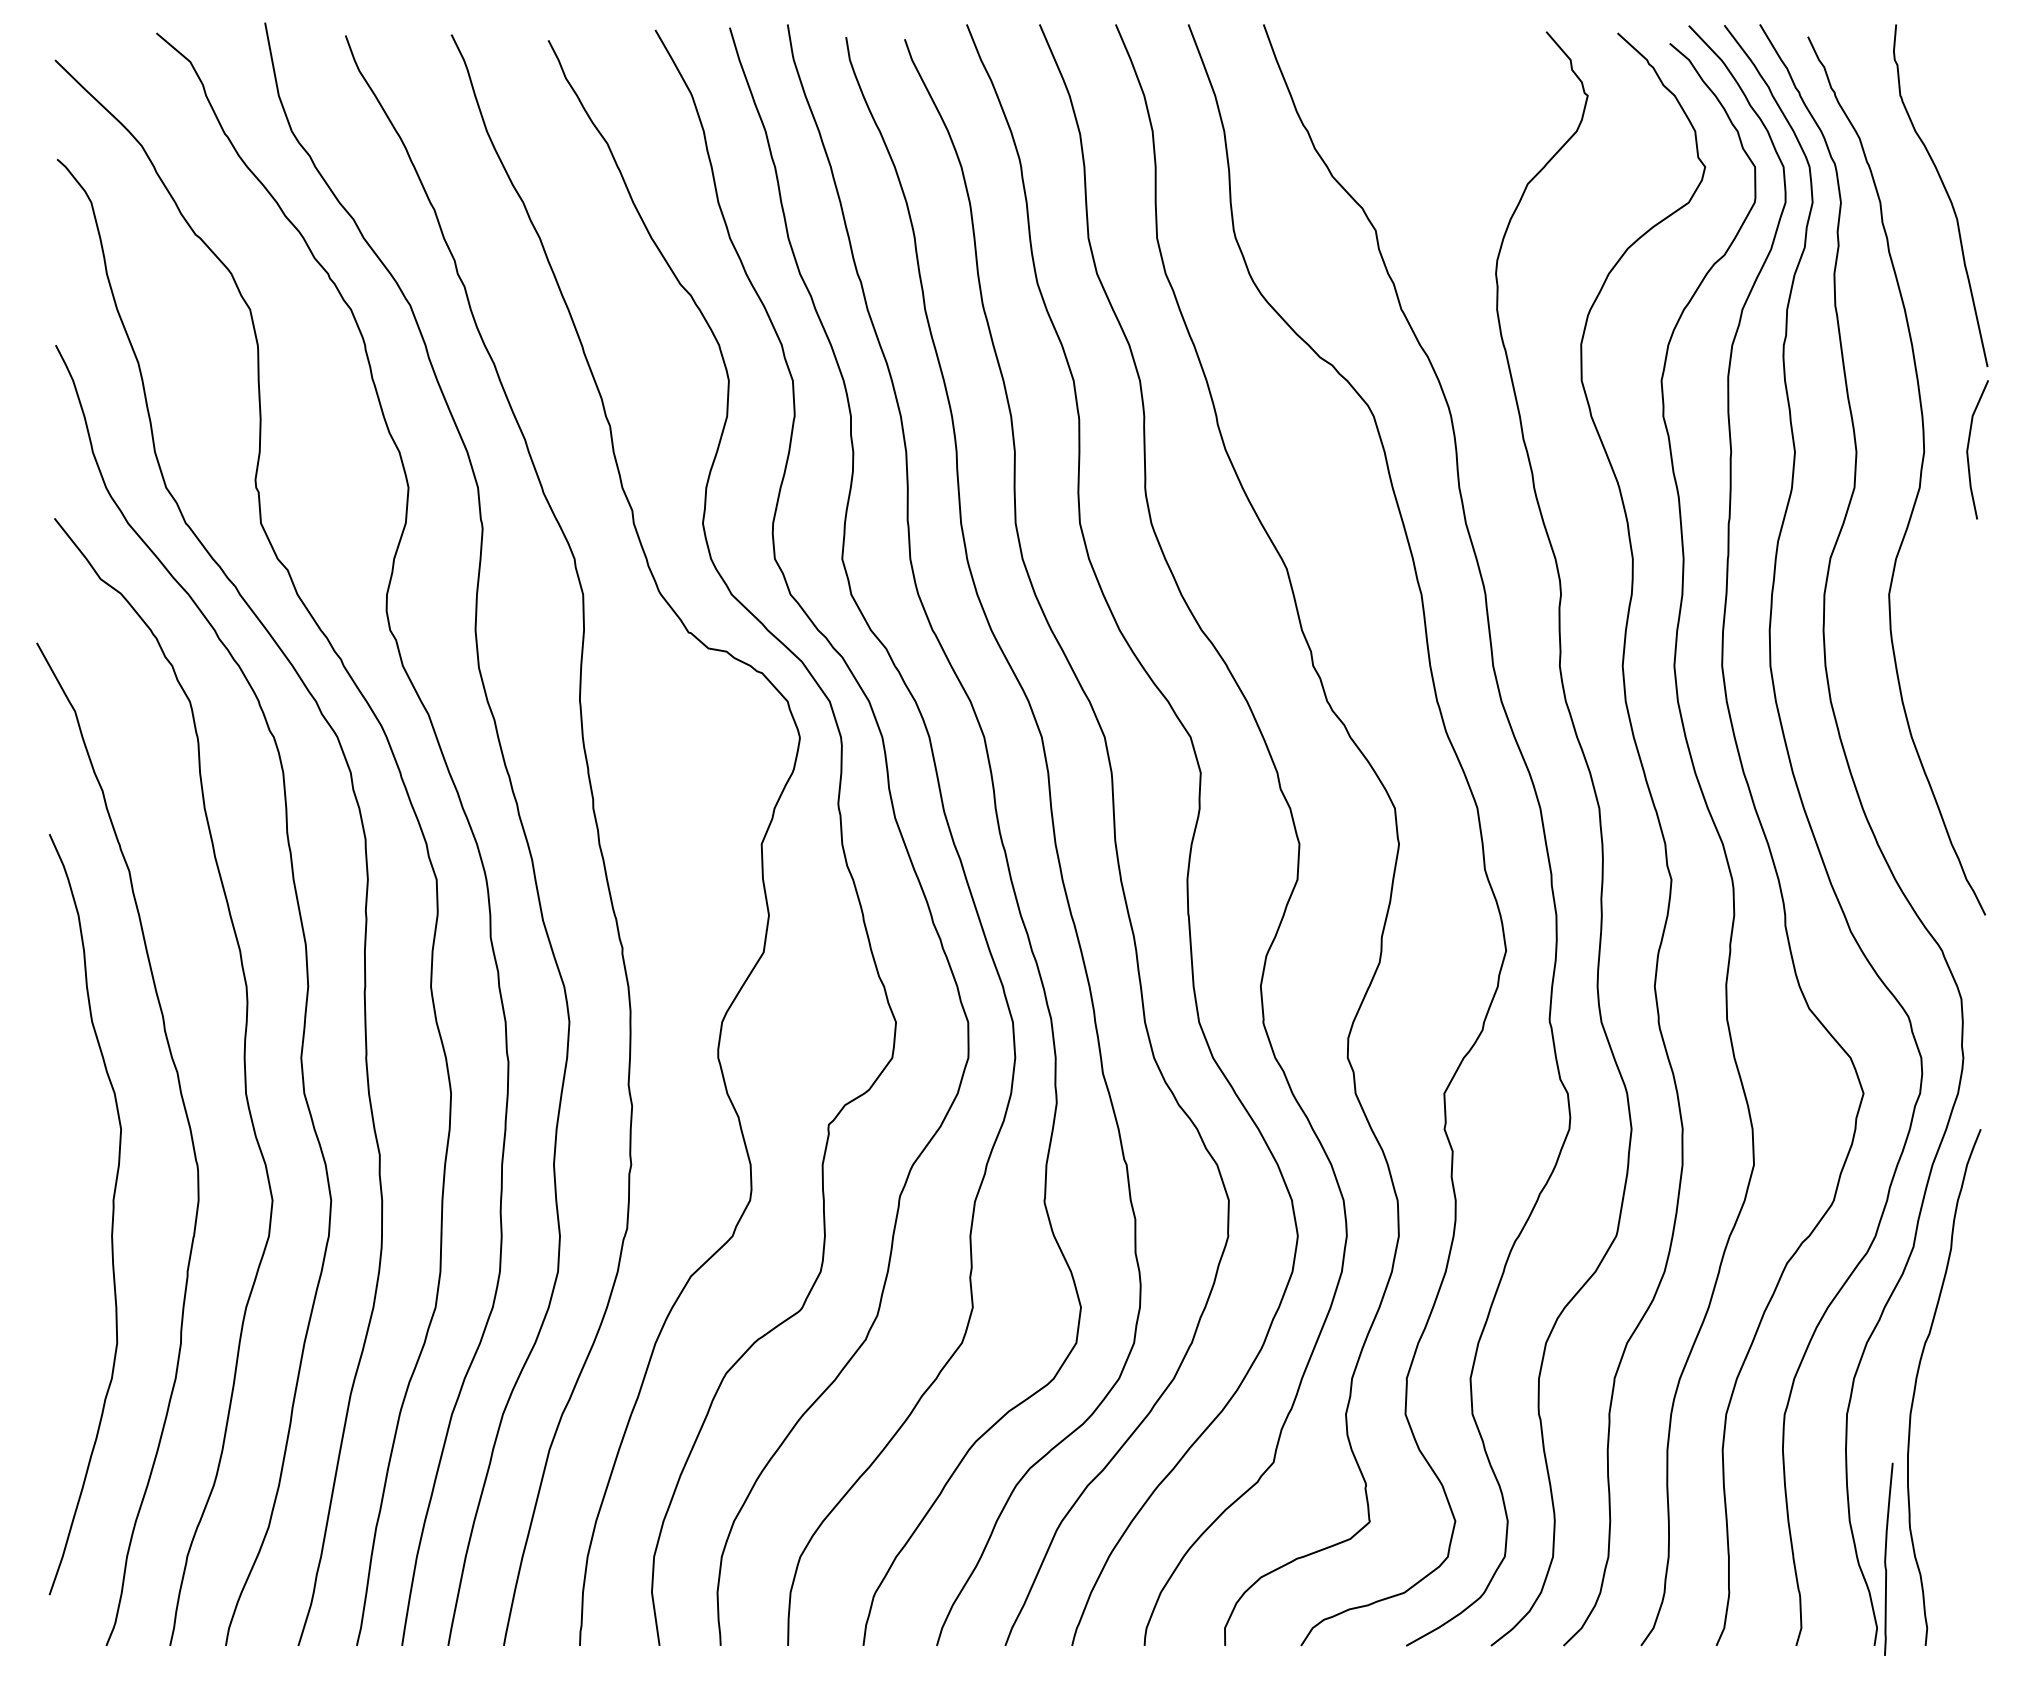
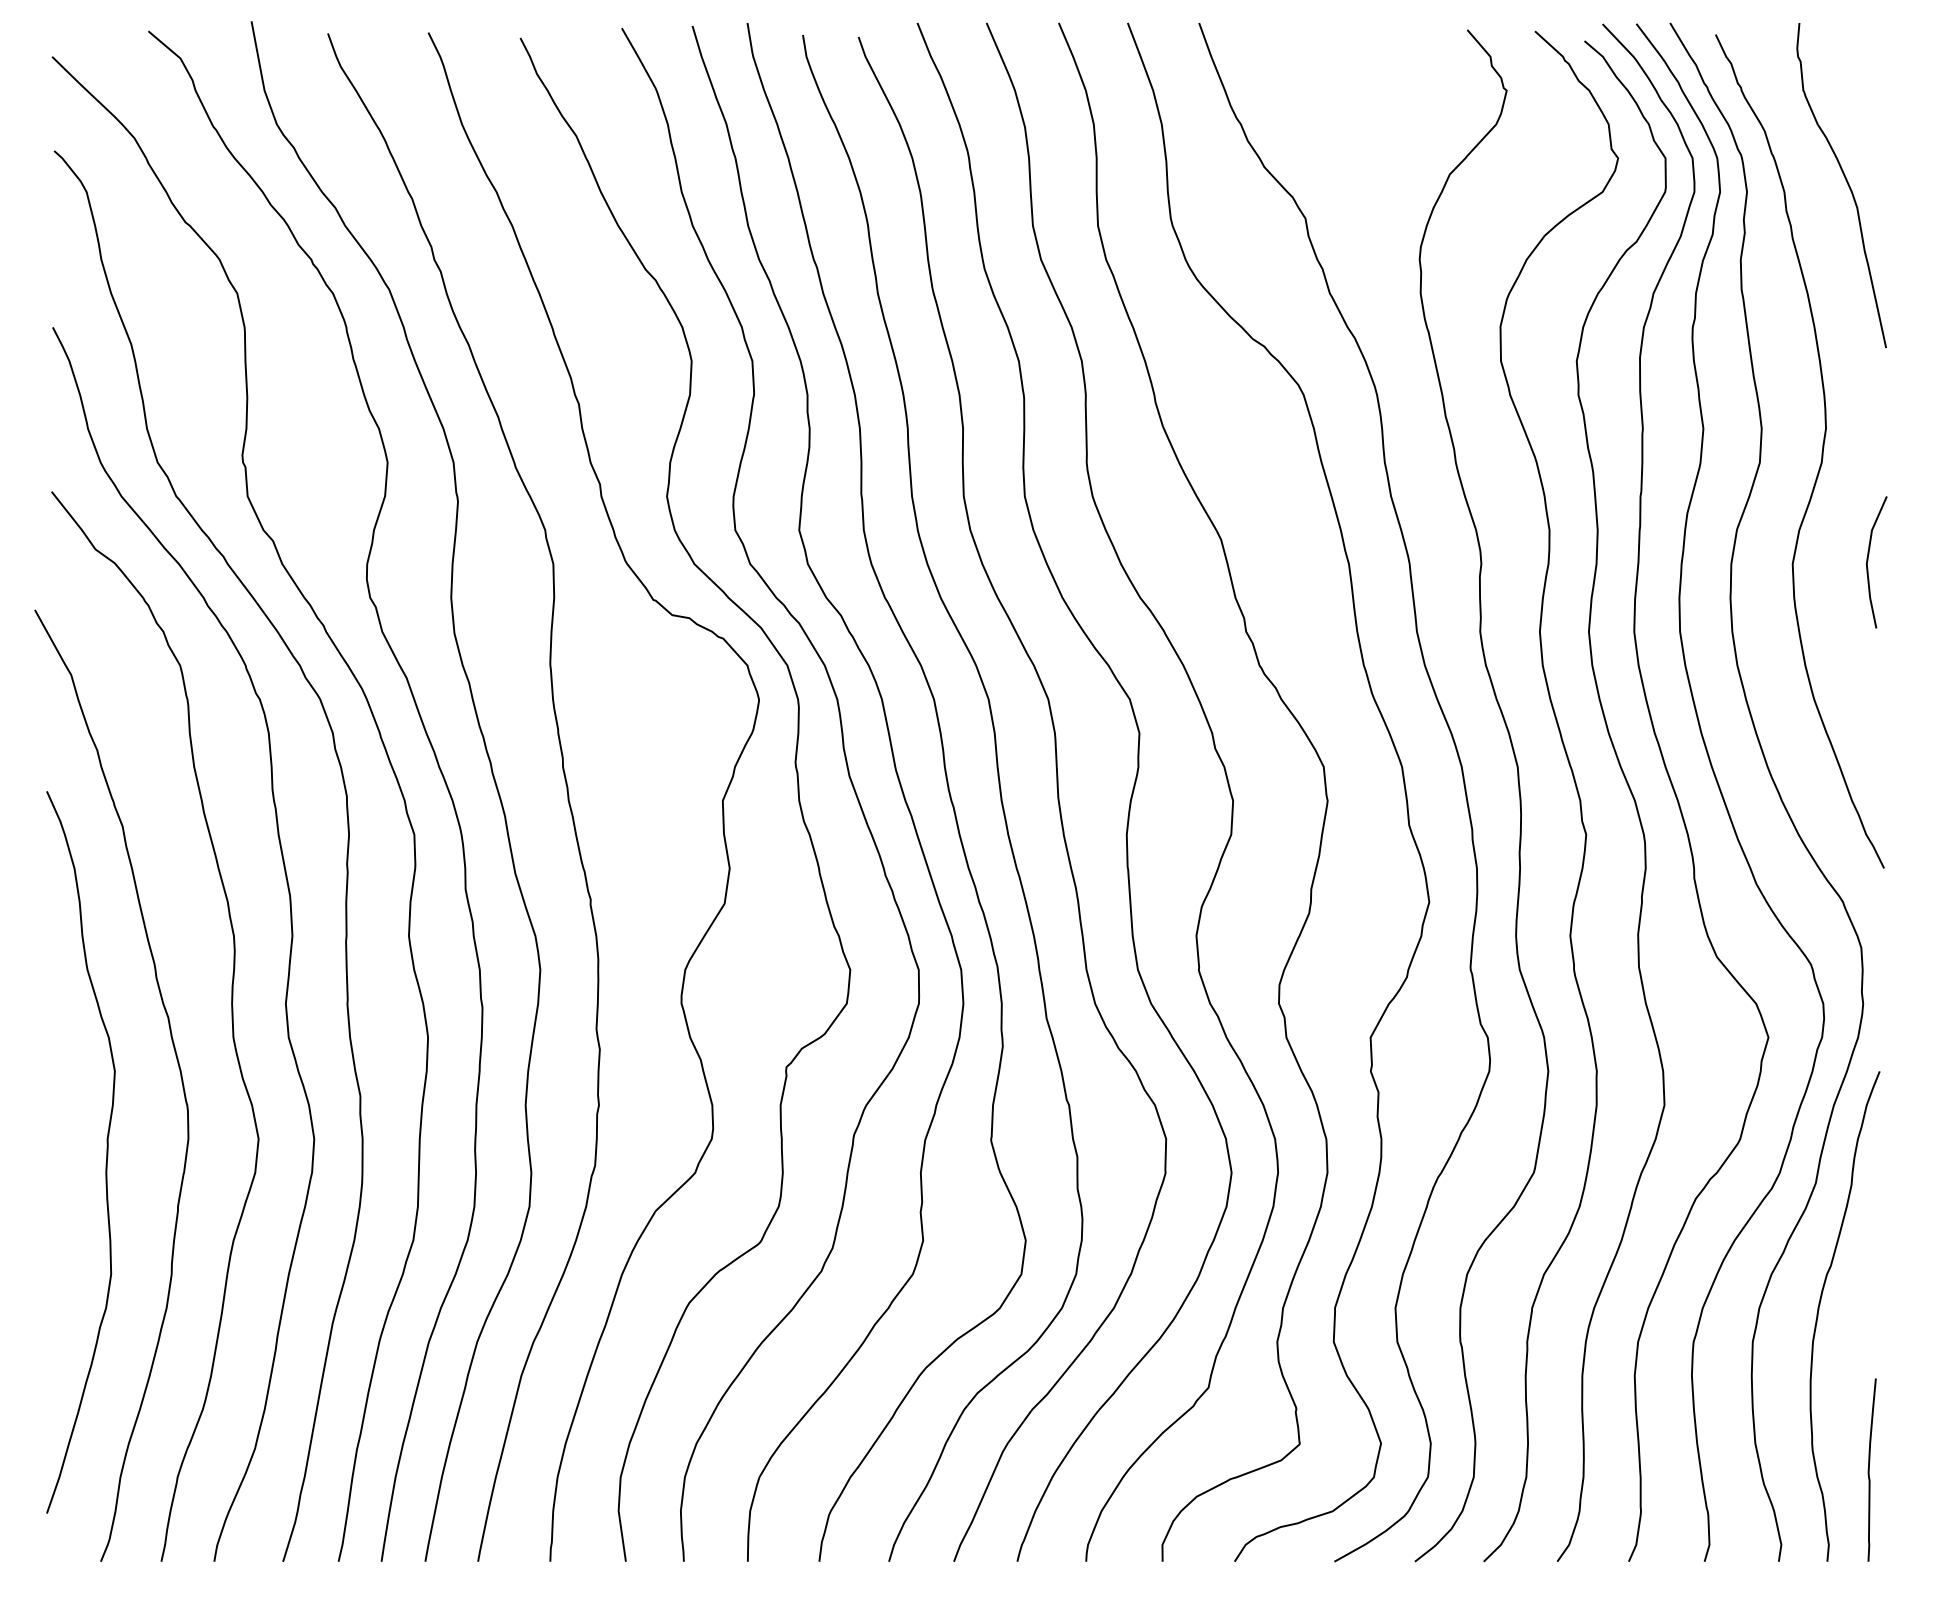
line: (1968, 449) -> (1868, 562), moved
curve: (1886, 1558) -> (1869, 1469), moved

